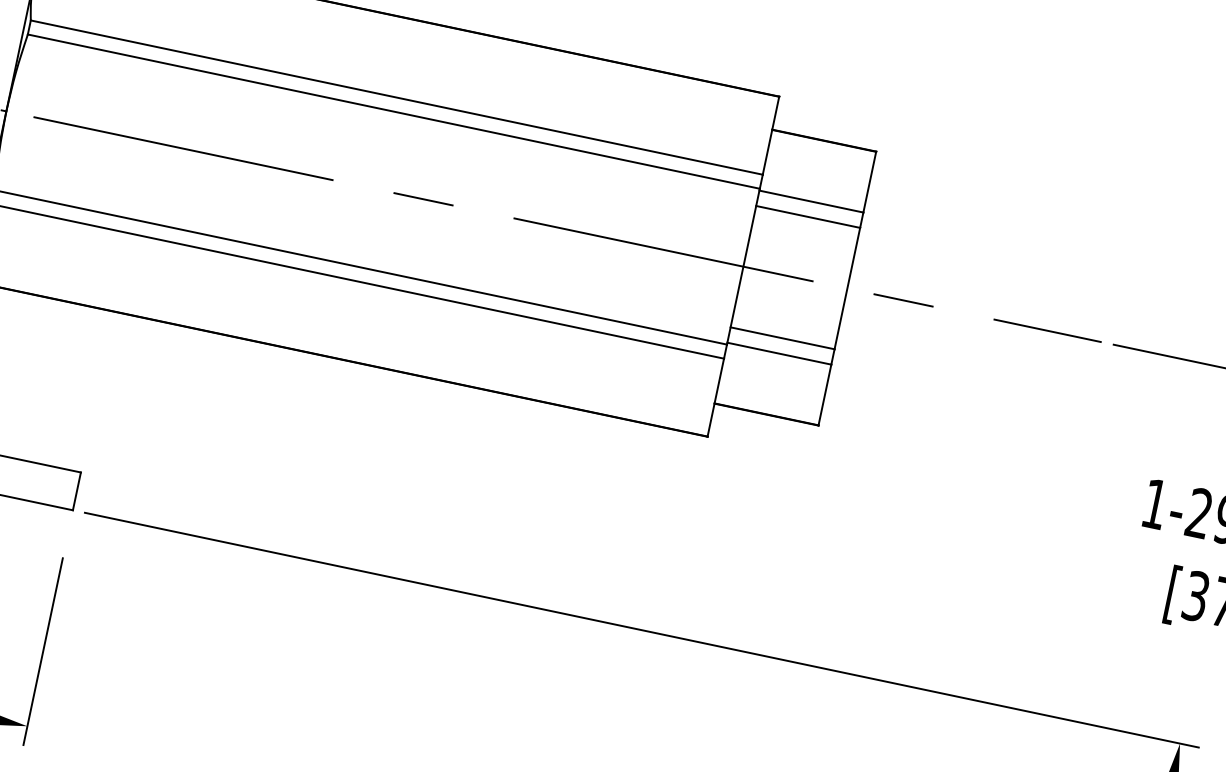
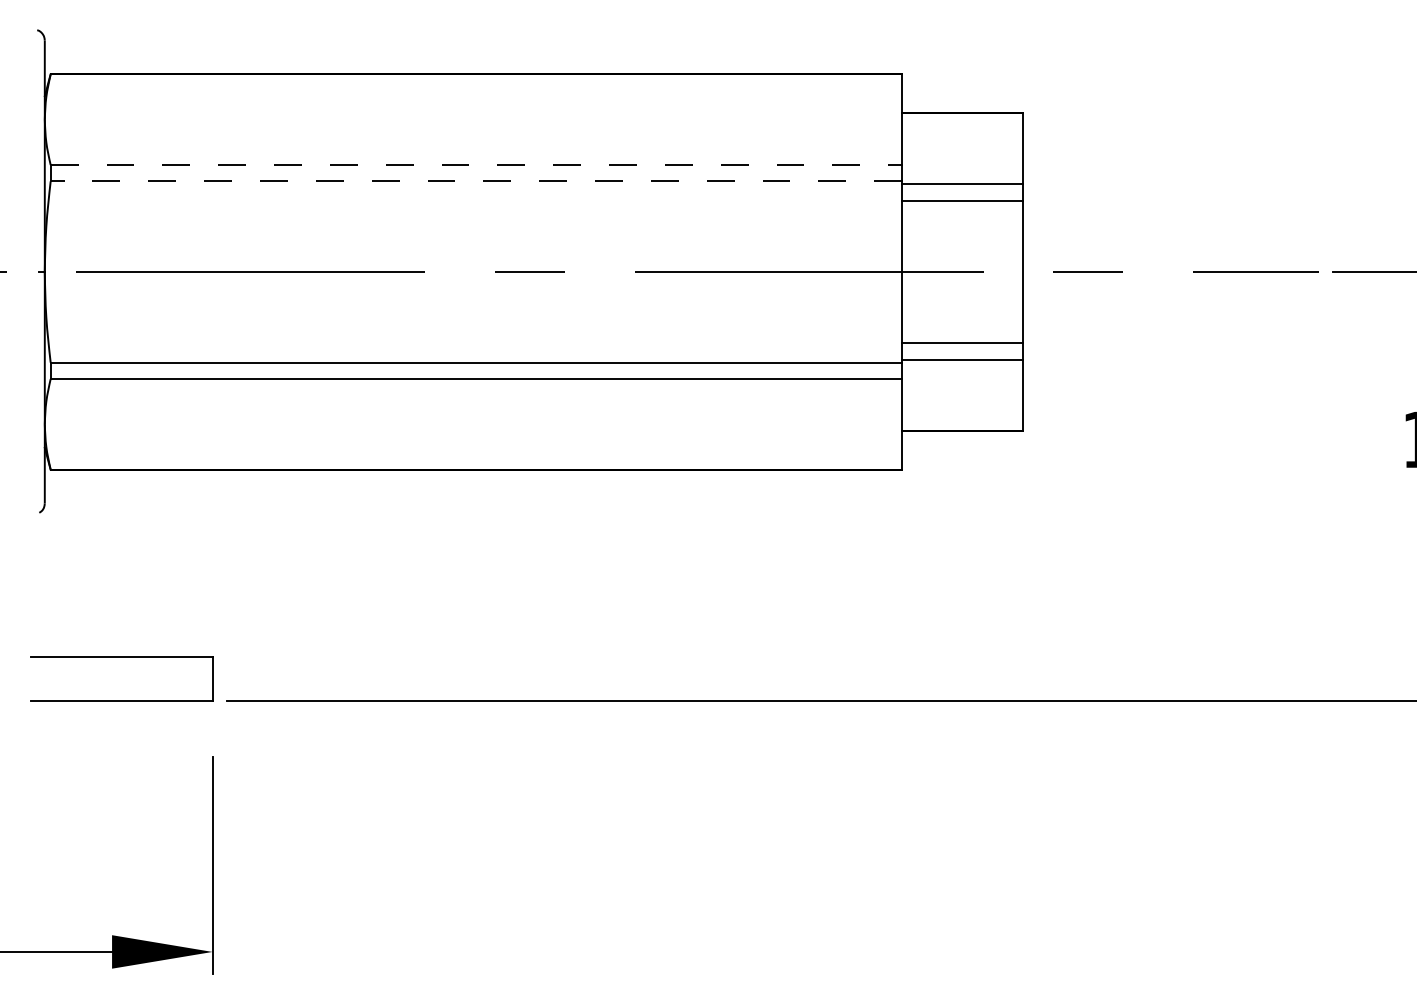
line: (396, 97) -> (476, 165), solid -> dashed
line: (393, 111) -> (476, 181), solid -> dashed

